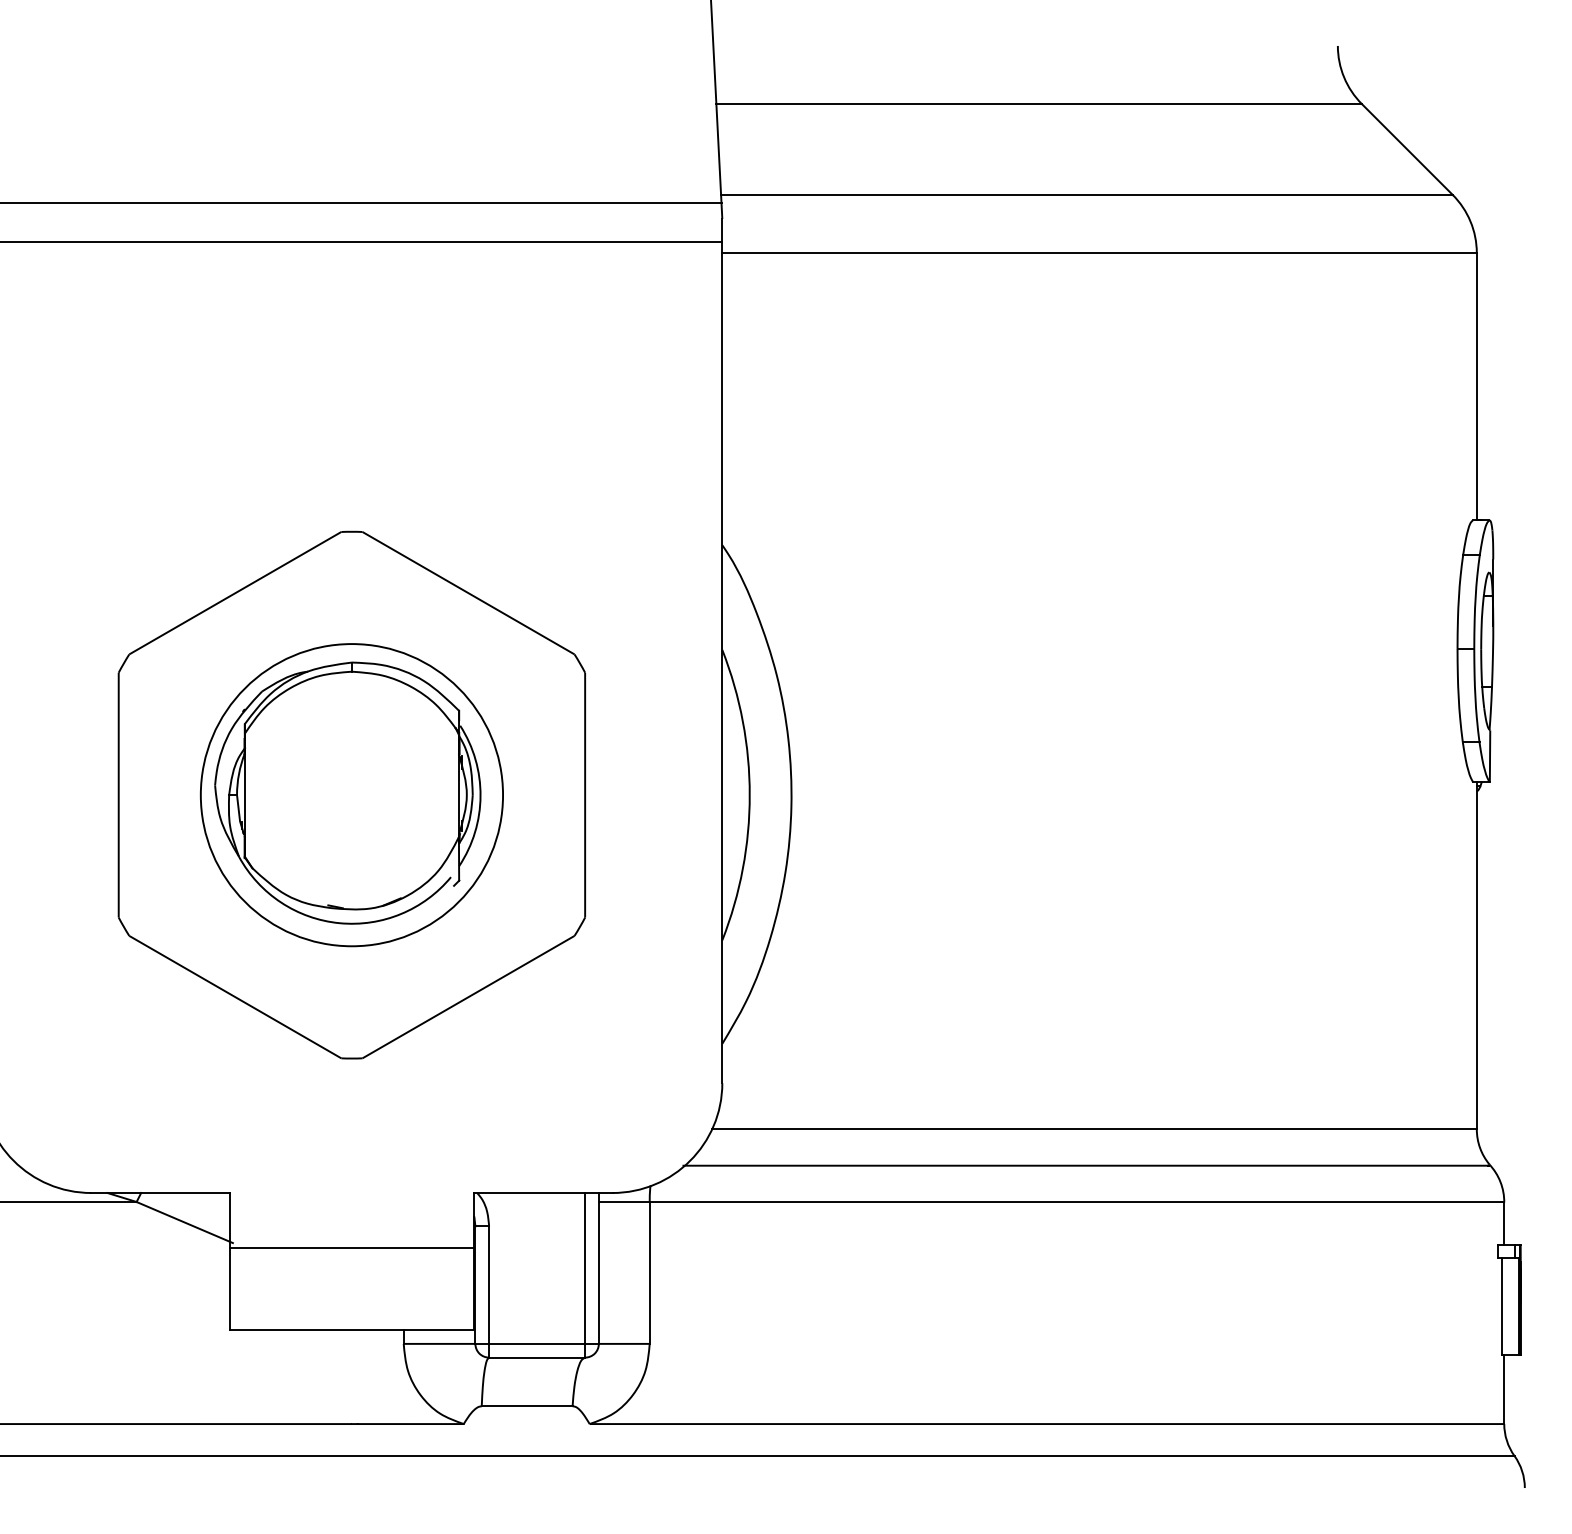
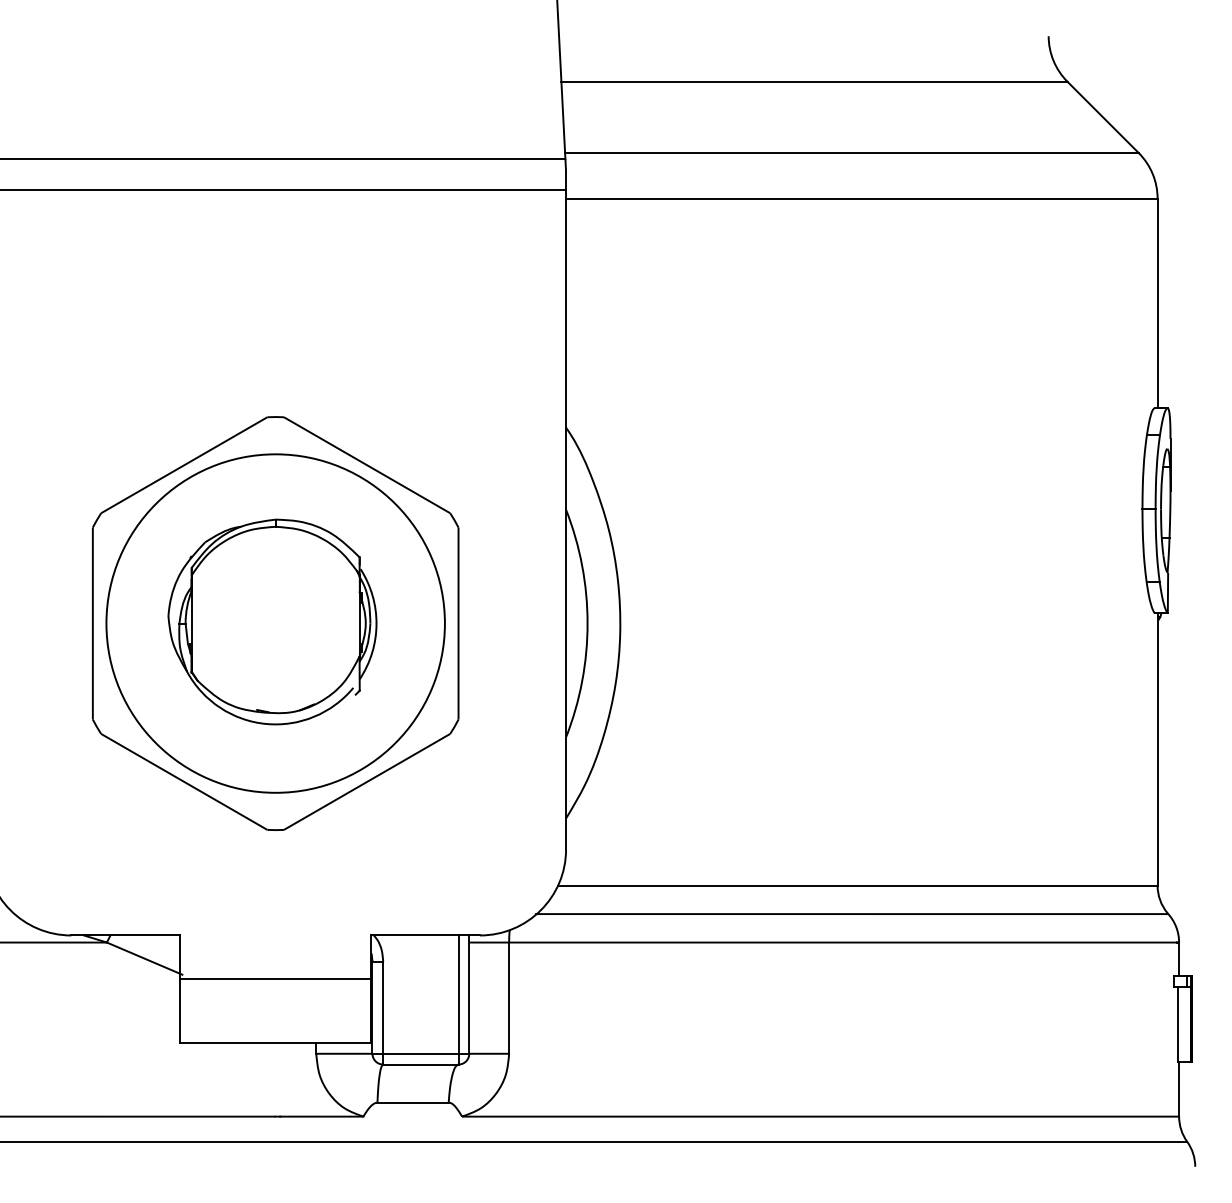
circle: (351, 795) -> (275, 623), size x1.43

